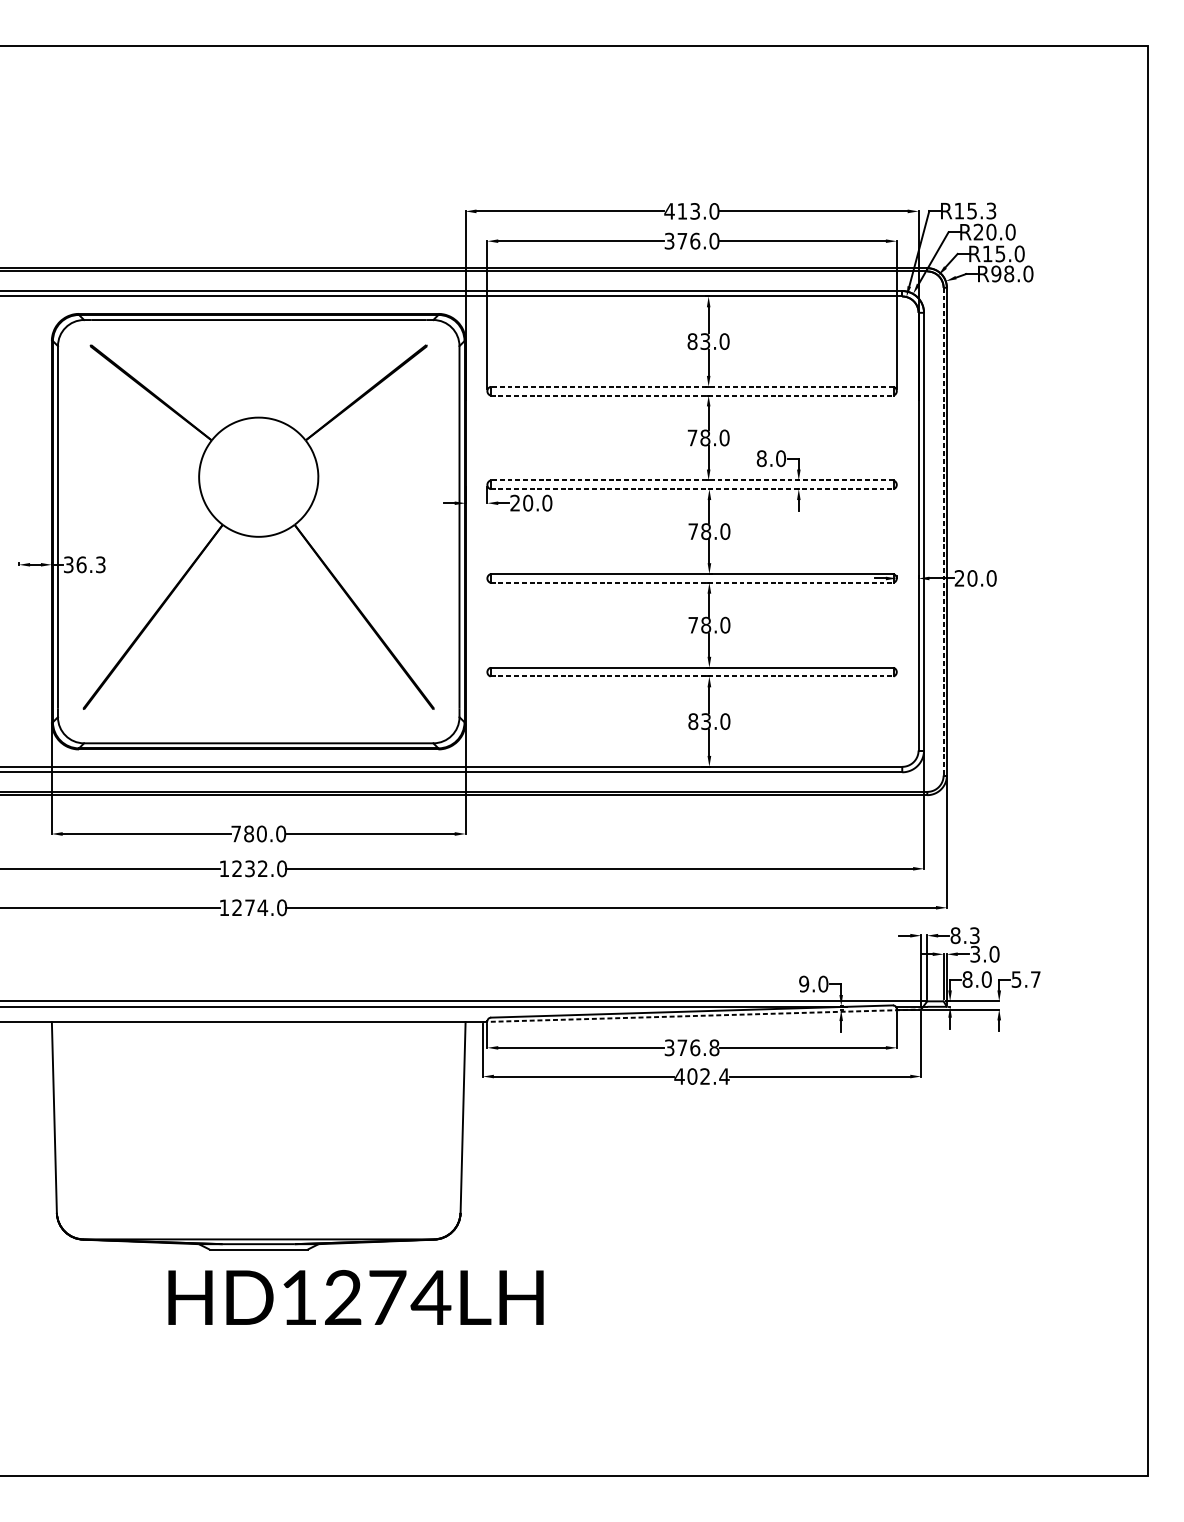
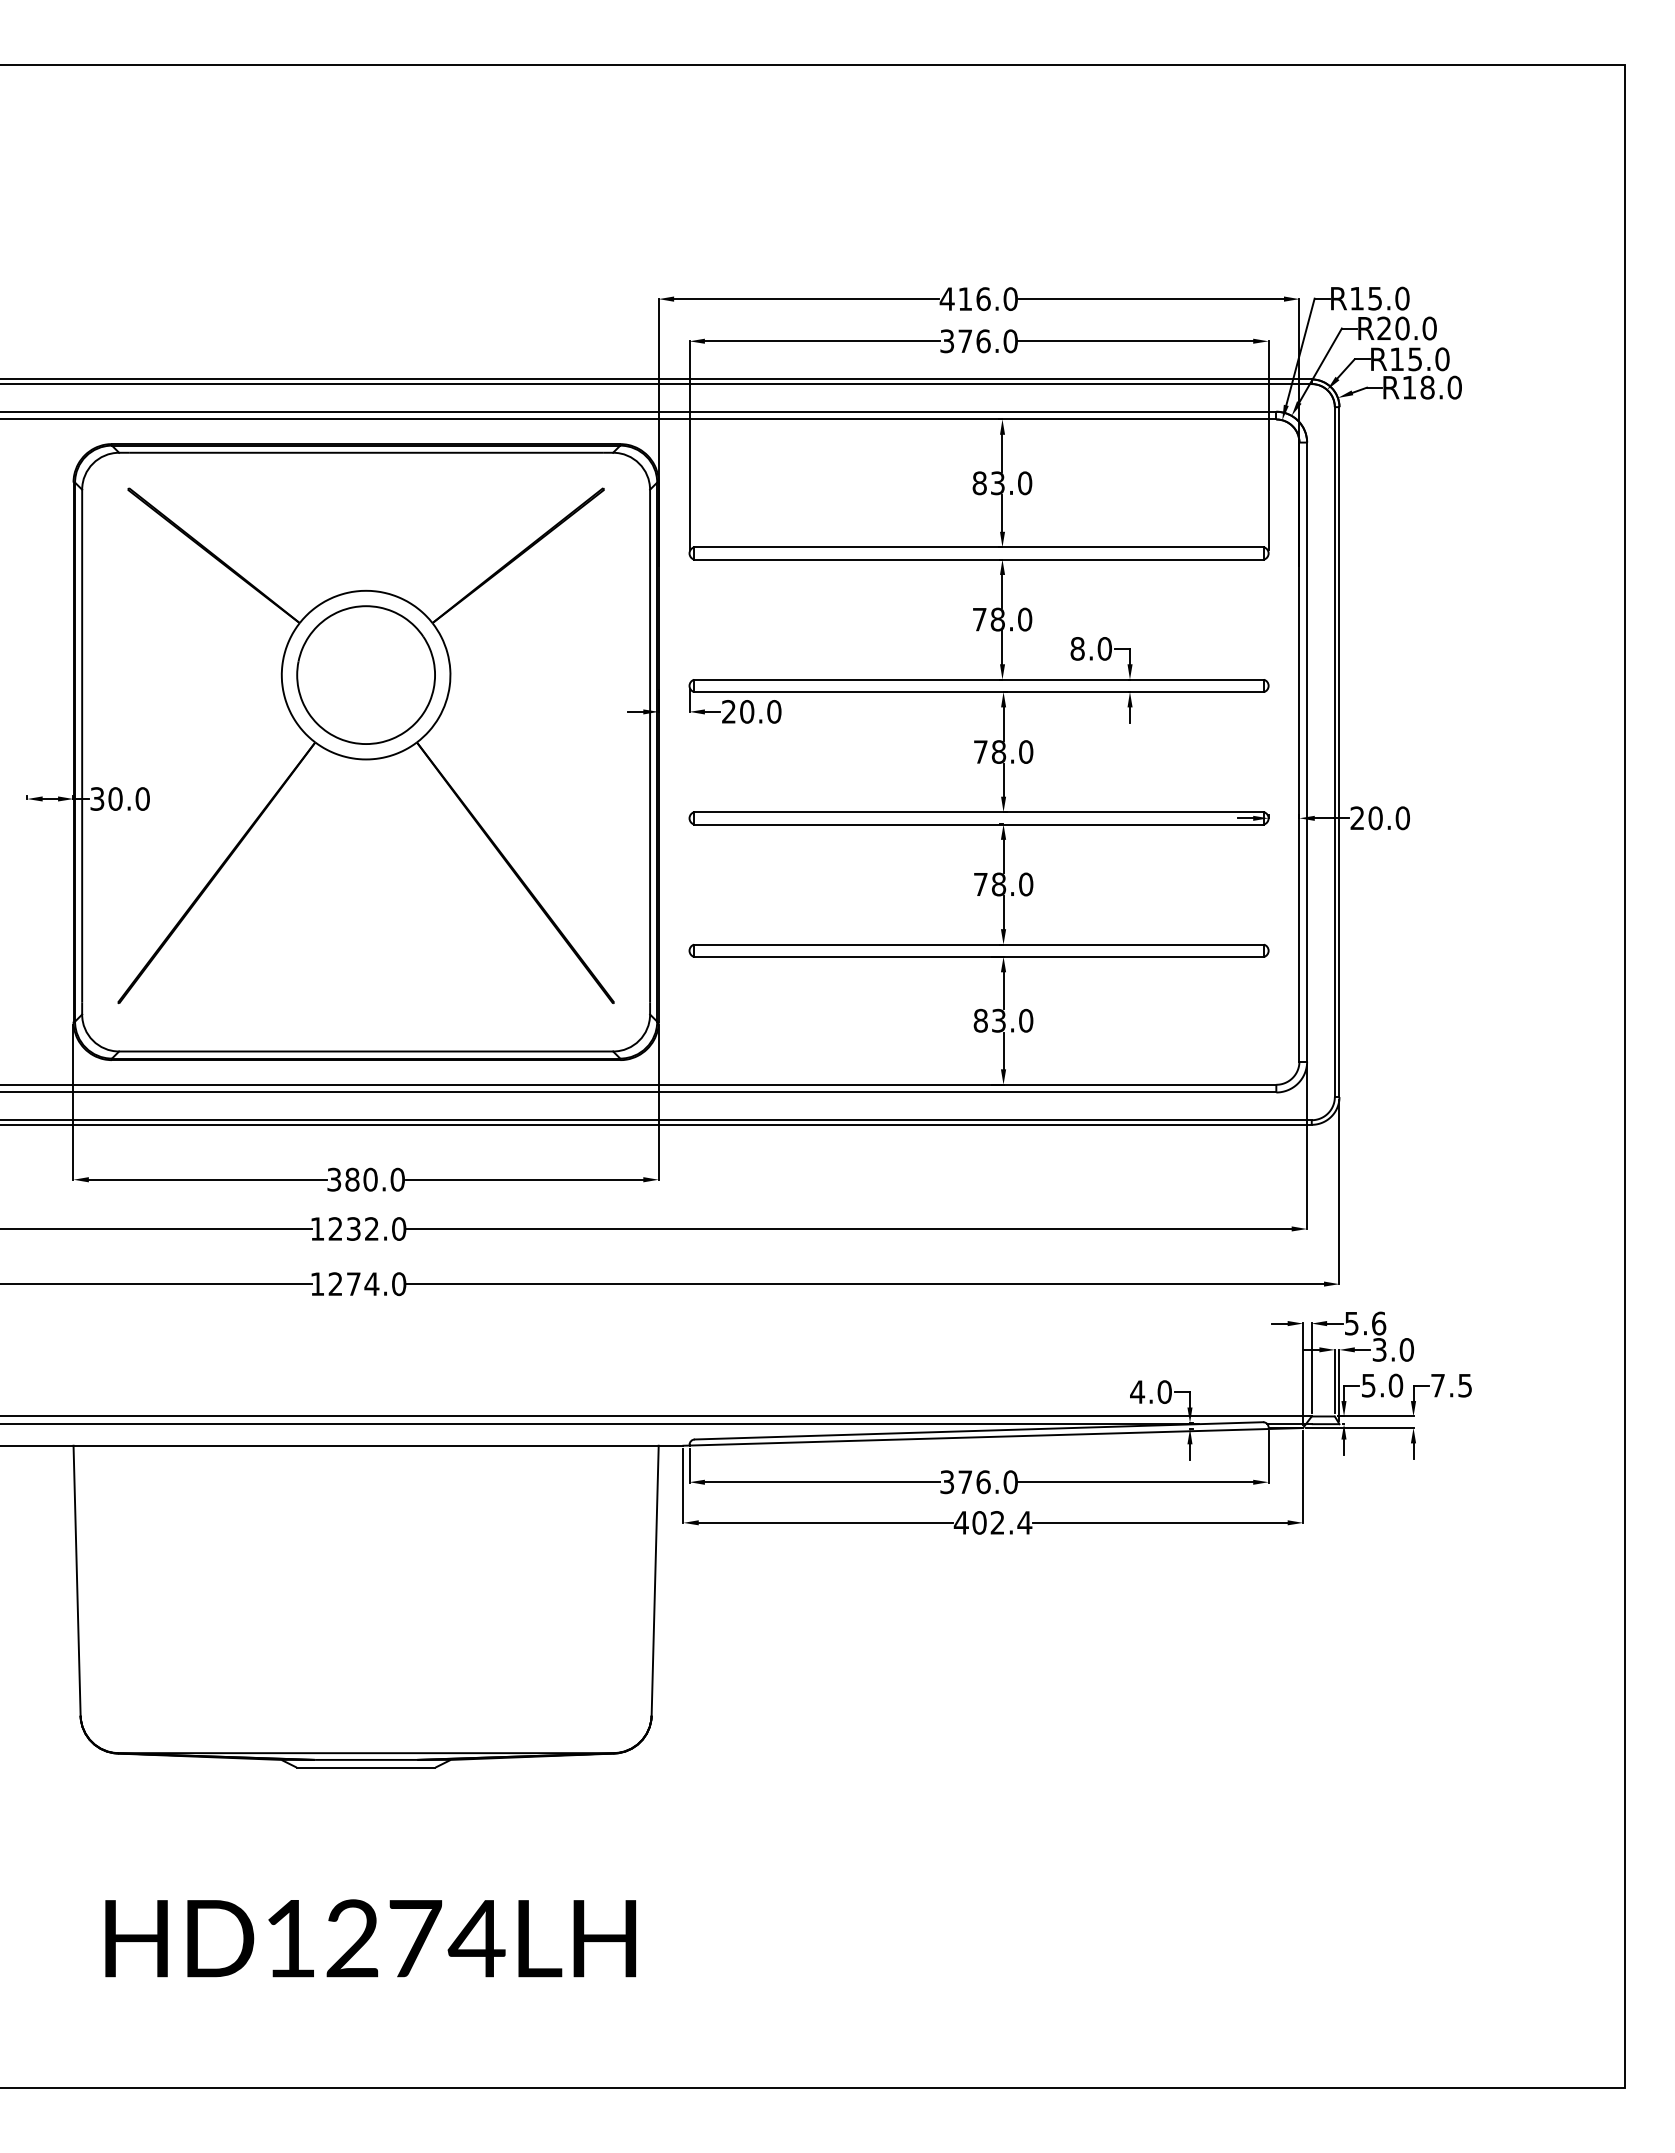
text: (991, 210) -> (1402, 298), R15.3 -> R15.0
text: (695, 211) -> (983, 299), 413.0 -> 416.0
text: (996, 273) -> (1409, 387), R98.0 -> R18.0
line: (692, 386) -> (979, 547), dashed -> solid
line: (692, 395) -> (979, 559), dashed -> solid
part: (258, 476) -> (365, 674), added
line: (692, 480) -> (979, 679), dashed -> solid
line: (692, 489) -> (979, 692), dashed -> solid
line: (943, 531) -> (1334, 752), dashed -> solid
text: (90, 564) -> (128, 798), 36.3 -> 30.0
line: (692, 582) -> (979, 824), dashed -> solid
line: (692, 676) -> (979, 956), dashed -> solid
text: (236, 833) -> (334, 1179), 780.0 -> 380.0
text: (965, 935) -> (1365, 1323), 8.3 -> 5.6
text: (967, 979) -> (1368, 1385), 8.0 -> 5.0
text: (1026, 979) -> (1451, 1385), 5.7 -> 7.5
text: (804, 983) -> (1137, 1391), 9.0 -> 4.0
line: (702, 1015) -> (993, 1436), dashed -> solid
text: (714, 1047) -> (1010, 1481), 376.8 -> 376.0
text: (355, 1297) -> (370, 1938), moved

